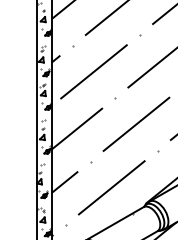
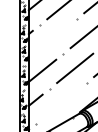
line: (93, 71) -> (51, 39), removed
line: (111, 186) -> (61, 102), removed

